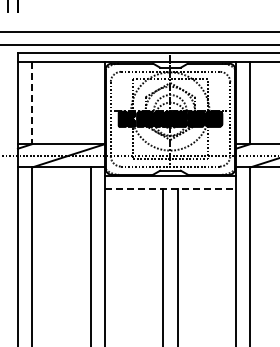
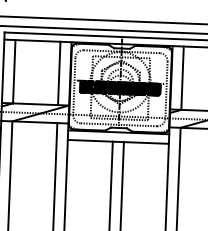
line: (32, 103) -> (14, 72), dashed -> solid
line: (90, 103) -> (59, 73), added
line: (171, 188) -> (119, 141), dashed -> solid

